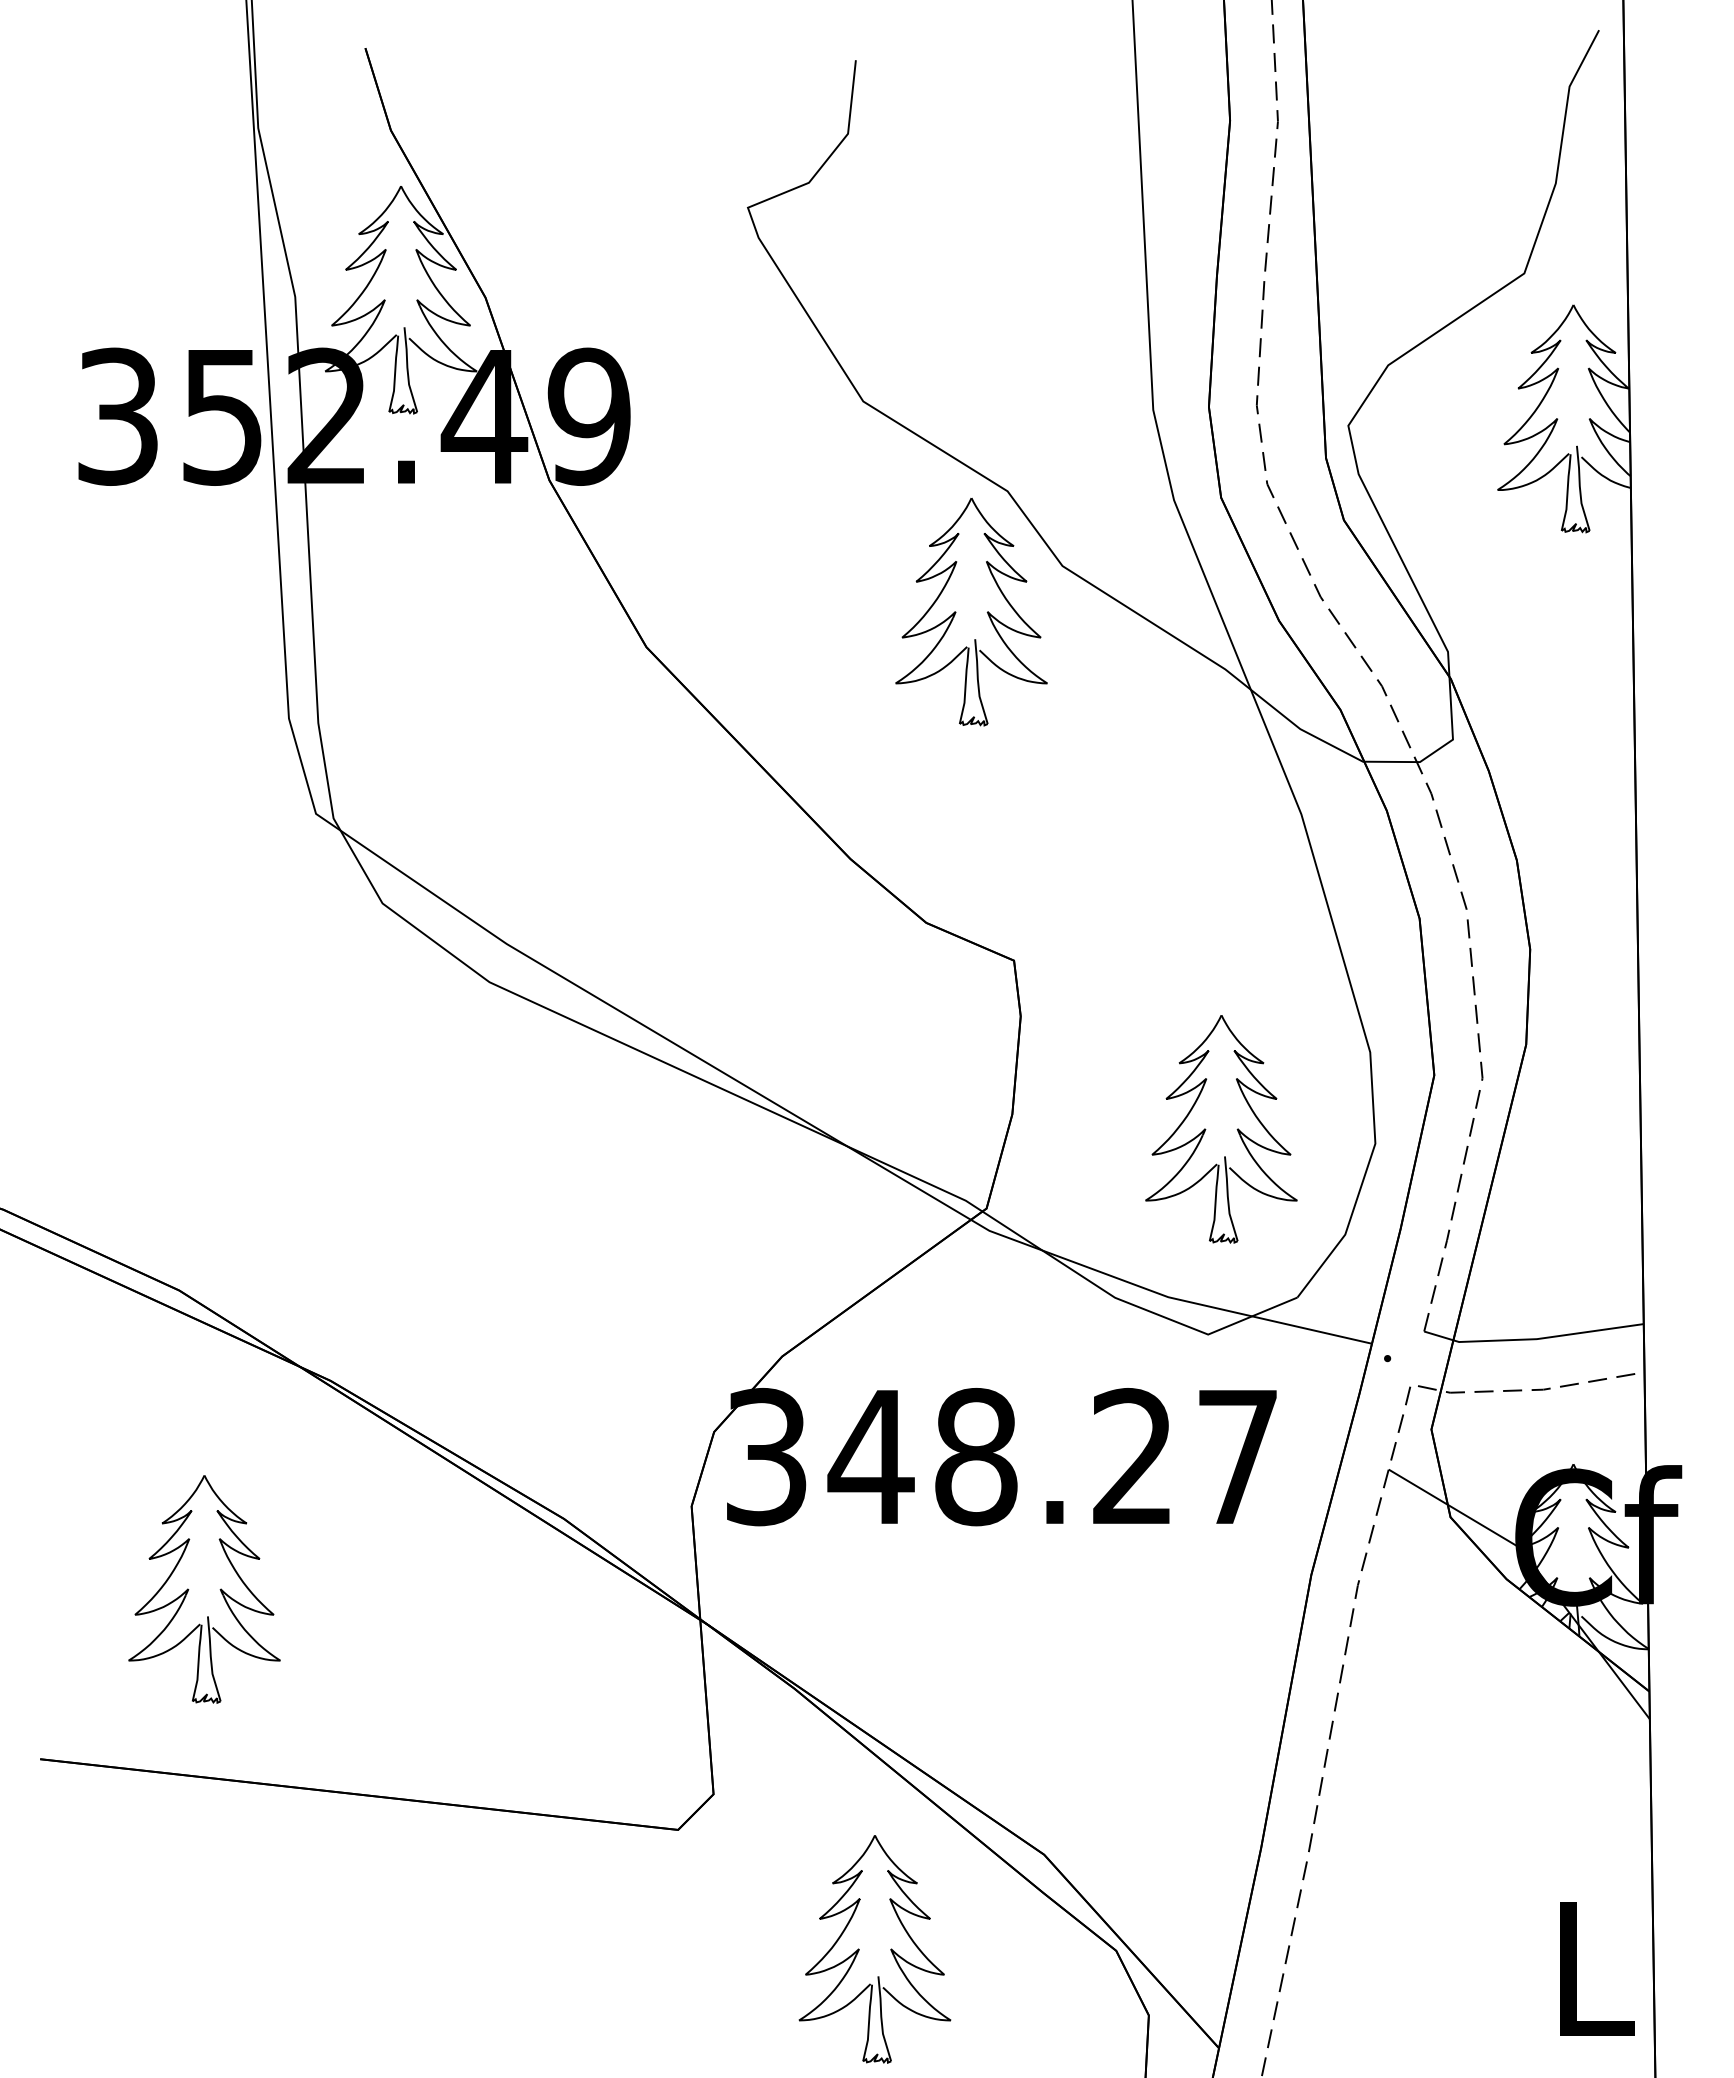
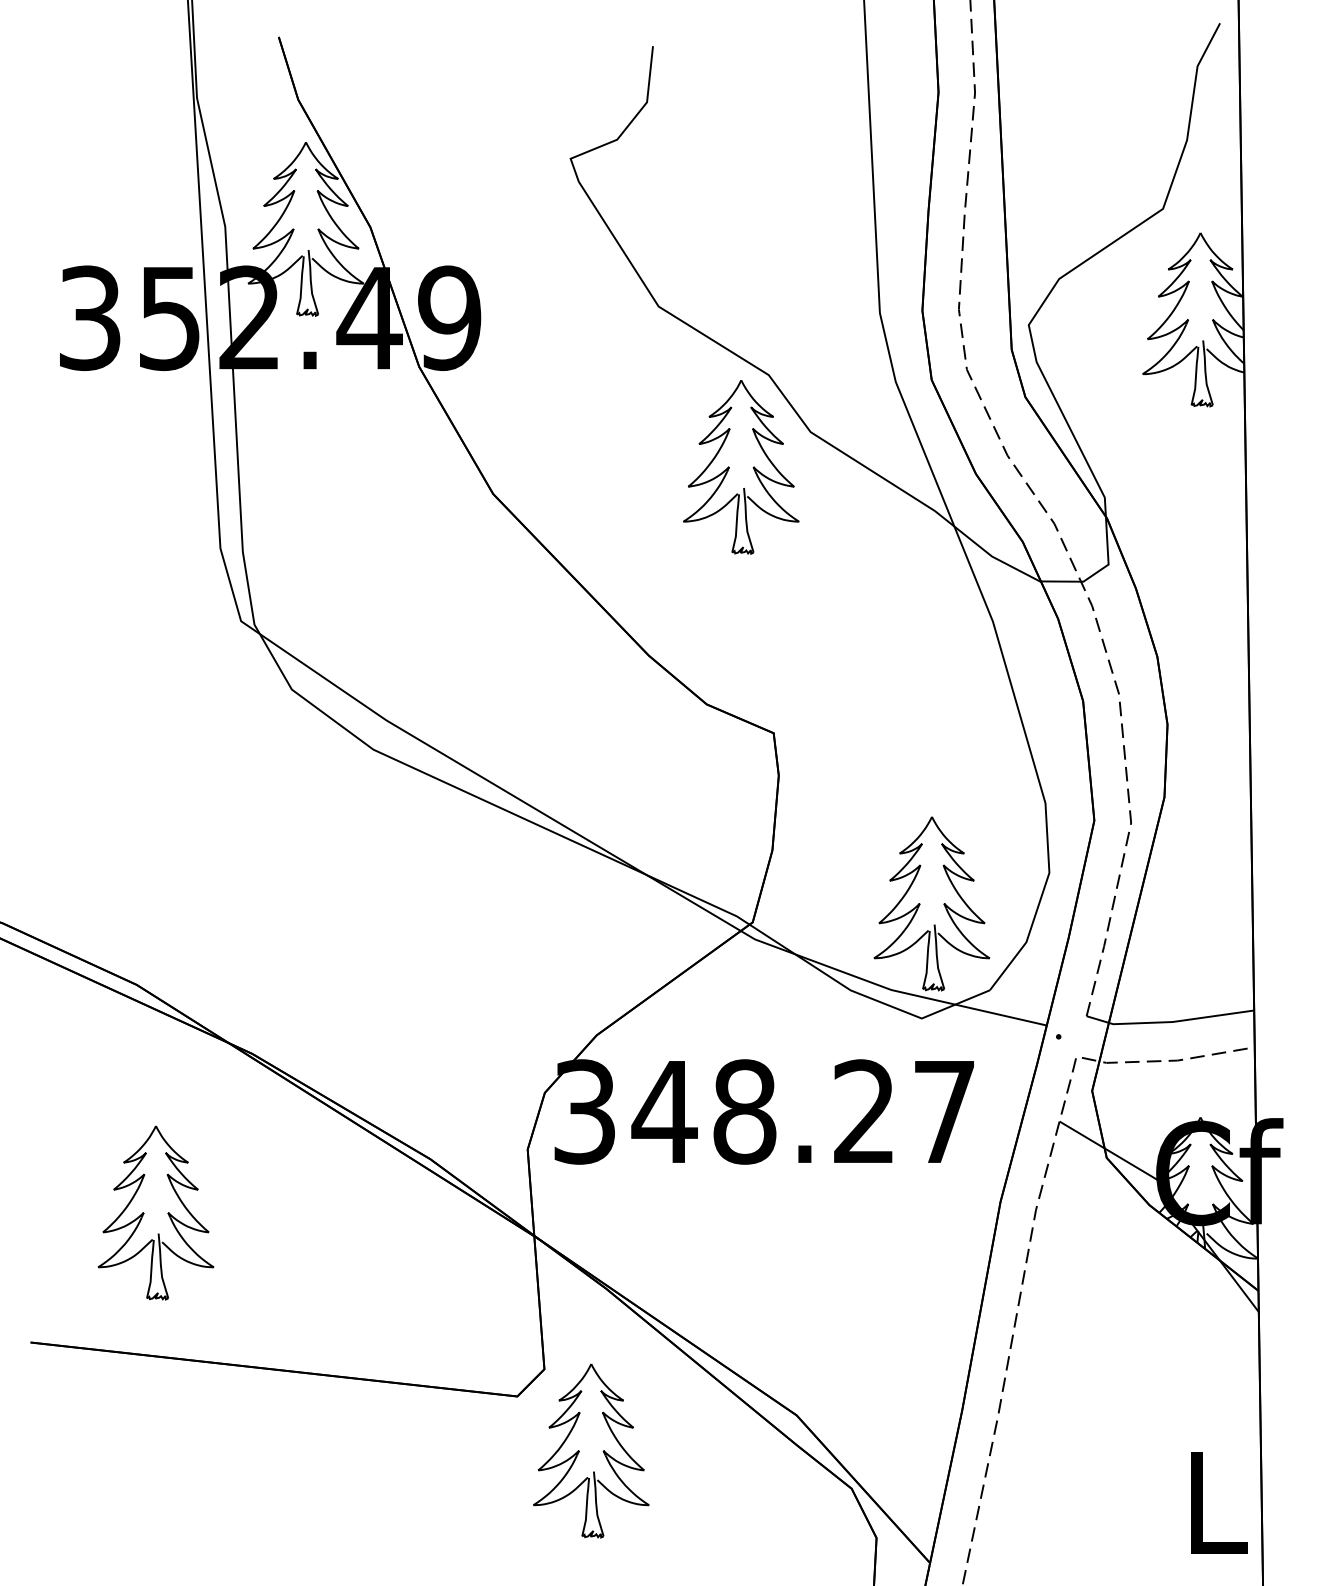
part: (1206, 1129) -> (920, 904), moved
part: (859, 1949) -> (579, 1451), moved

